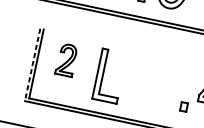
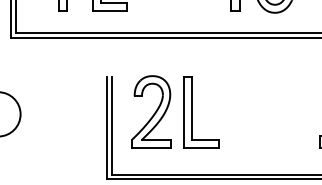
part: (66, 59) -> (151, 111), size x1.67
line: (32, 65) -> (107, 128), dashed -> solid
part: (103, 74) -> (192, 112), moved

